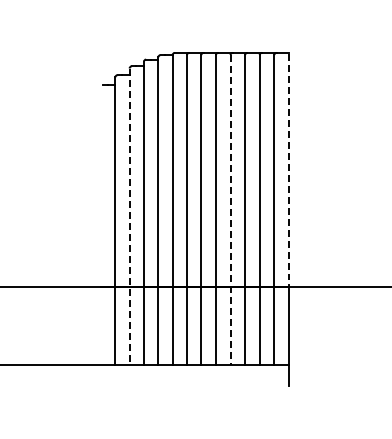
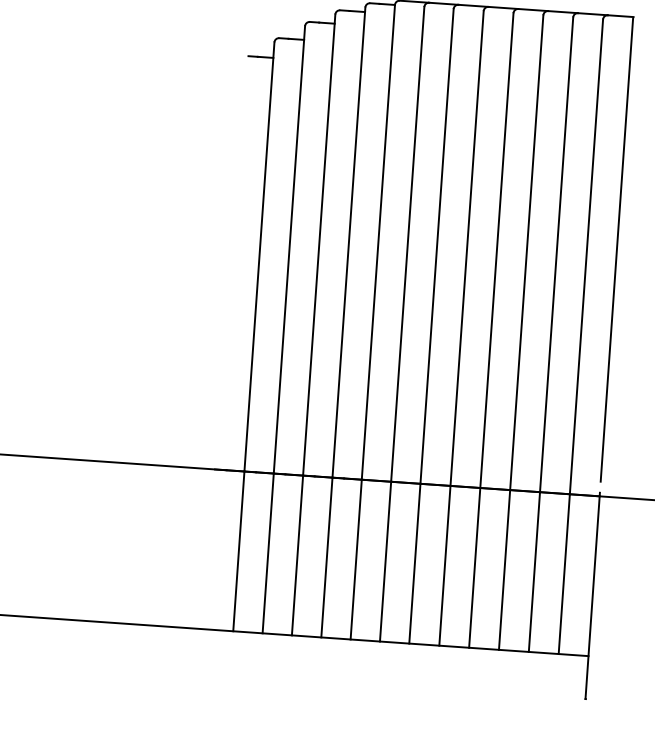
line: (288, 167) -> (616, 251), dashed -> solid
line: (230, 210) -> (491, 331), dashed -> solid
line: (129, 217) -> (283, 331), dashed -> solid

